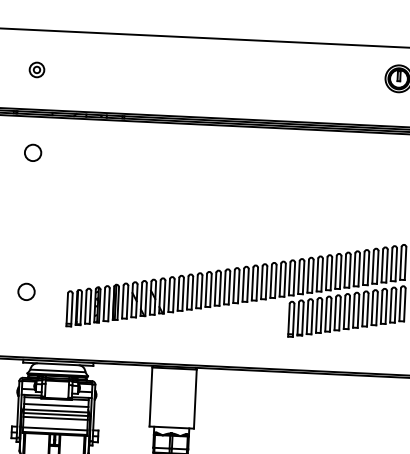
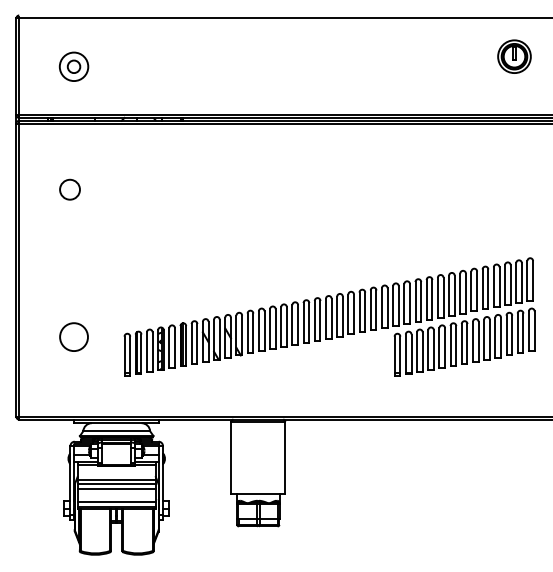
part: (36, 69) -> (73, 66), size x1.6
circle: (32, 152) -> (69, 189), moved
circle: (26, 291) -> (73, 336), size x1.4
line: (56, 405) -> (116, 473), removed

